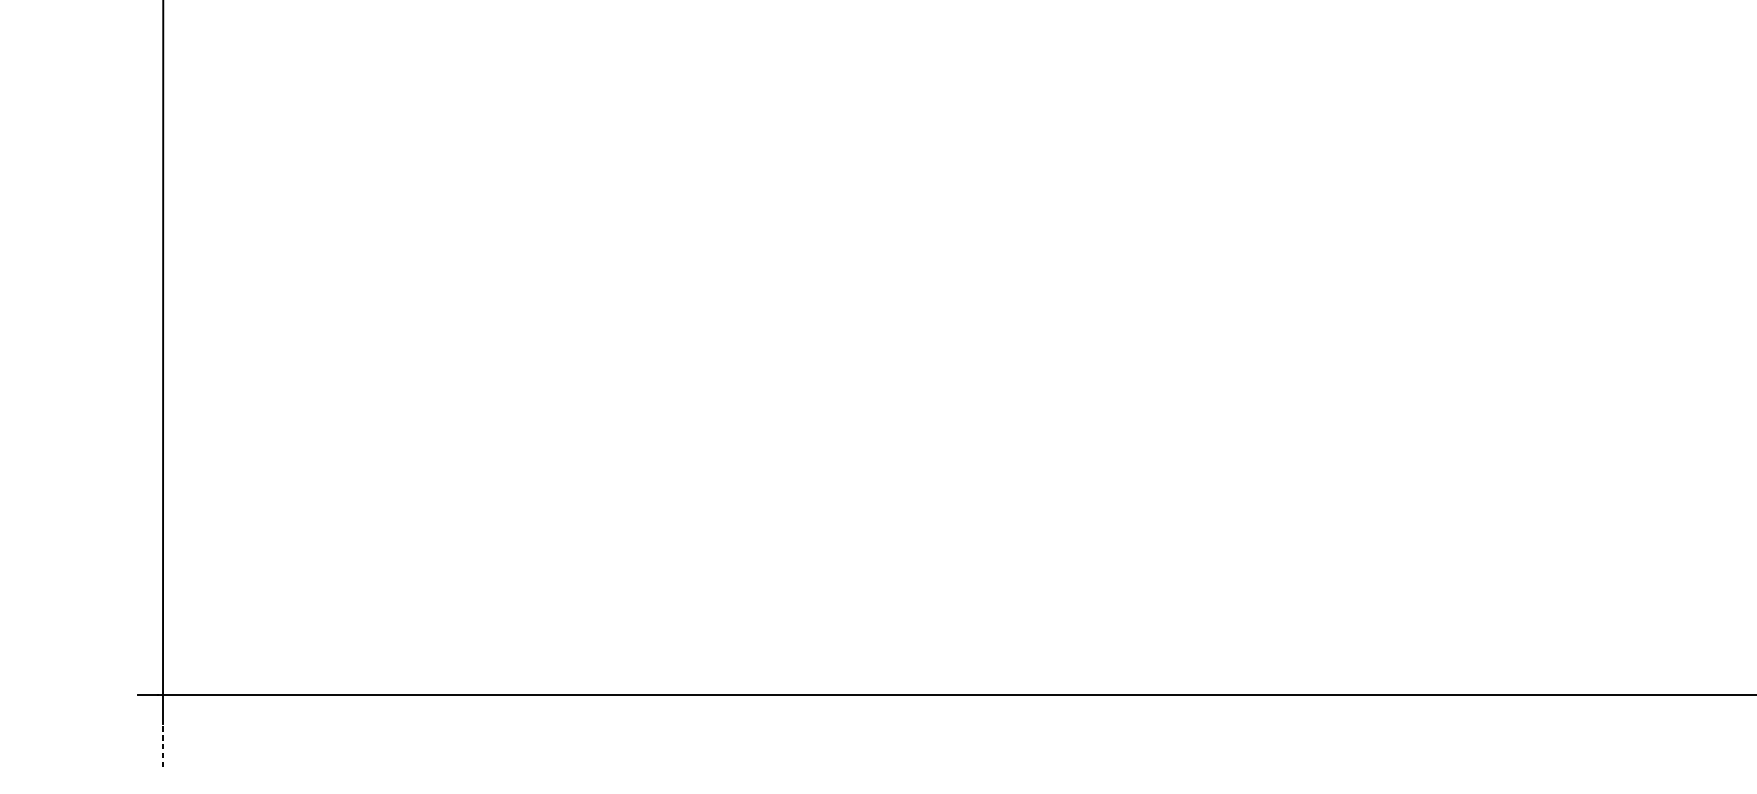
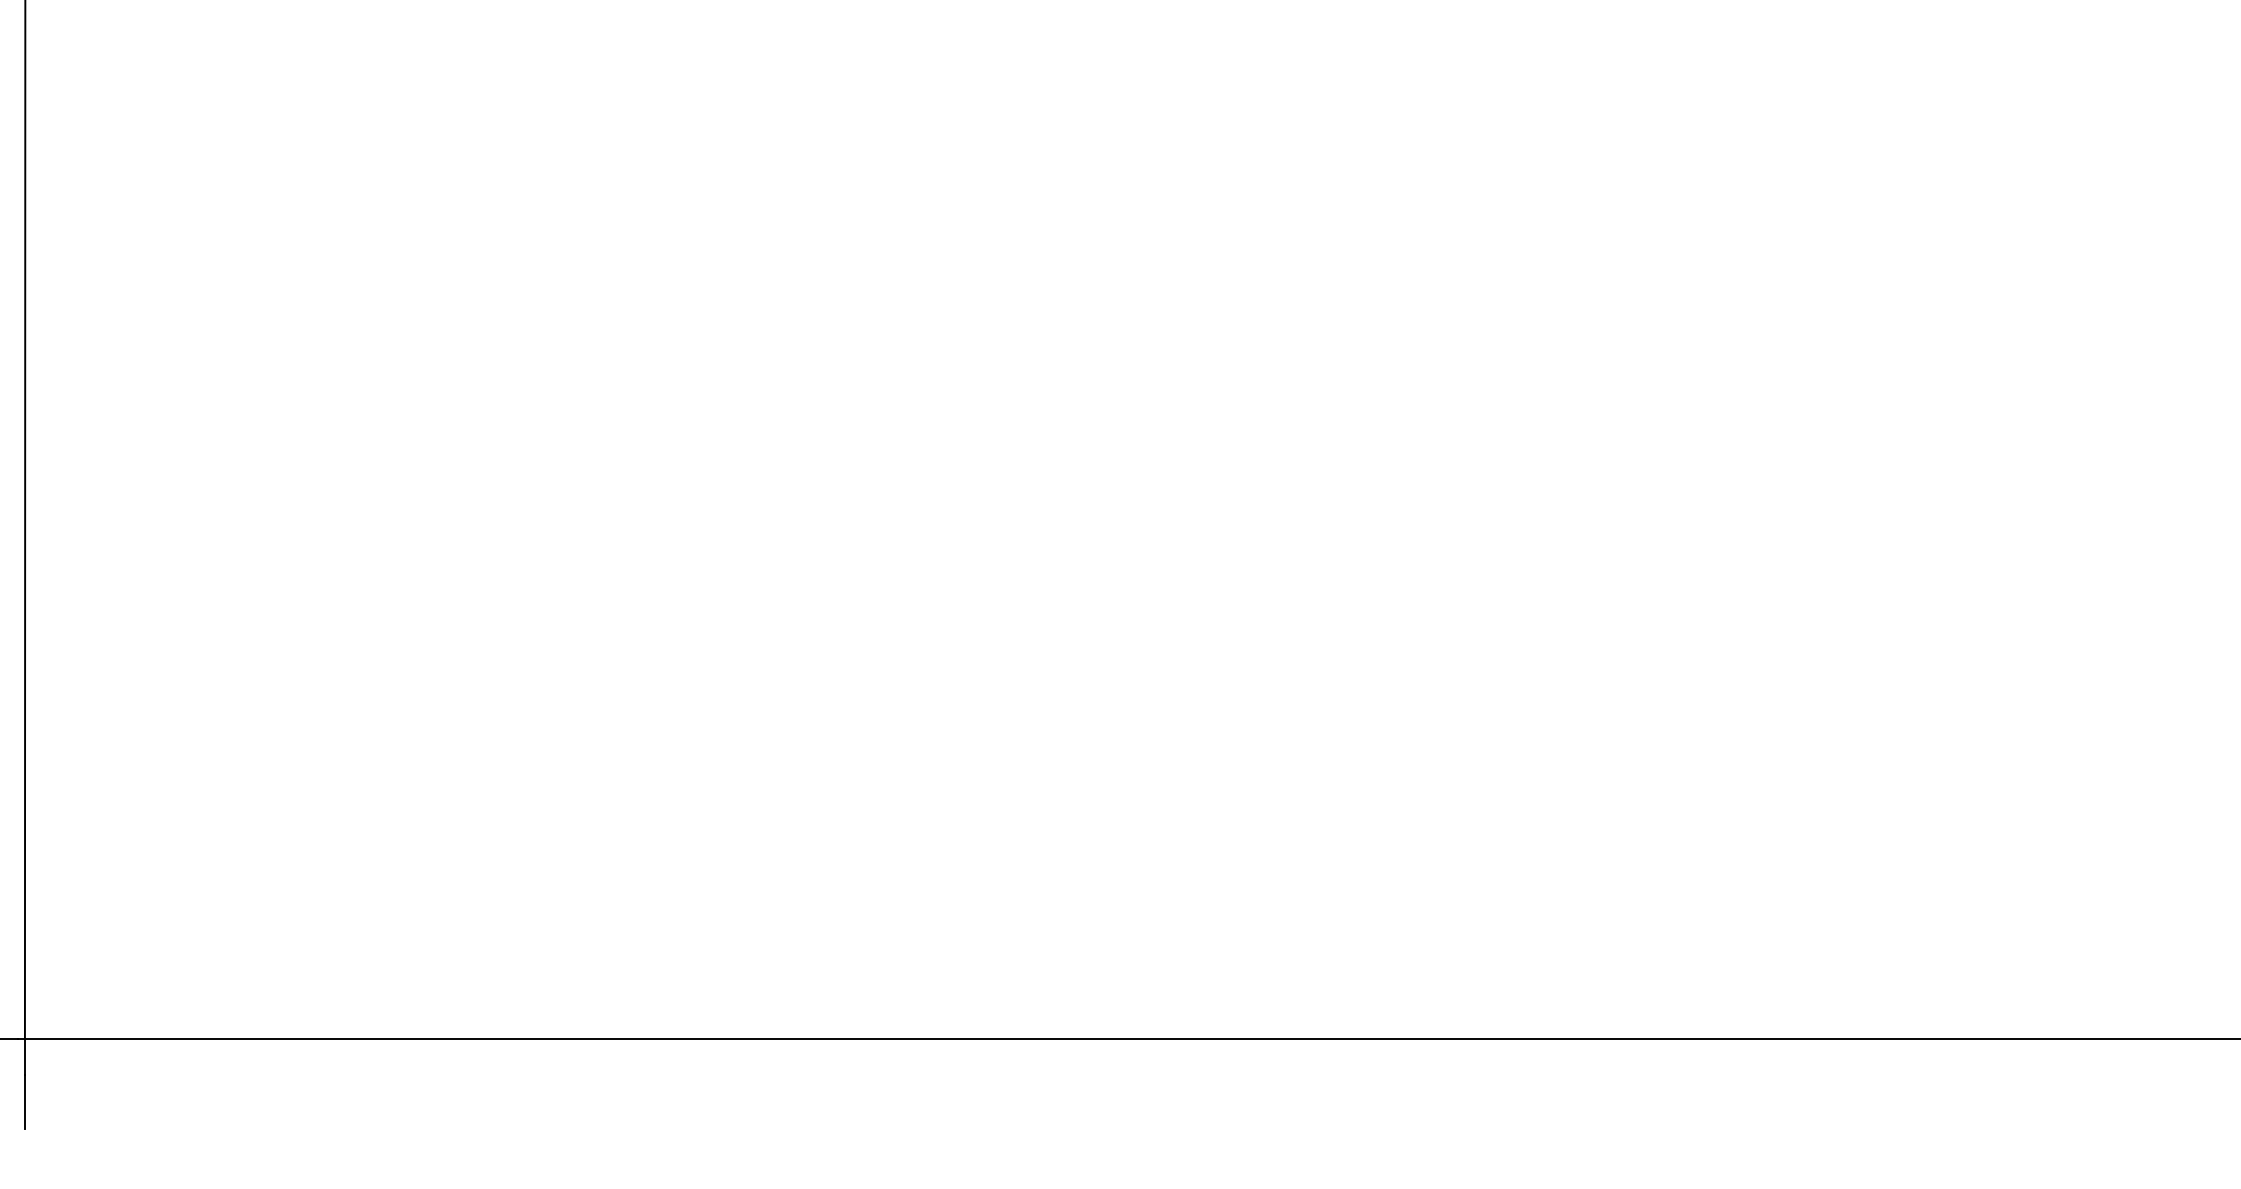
line: (162, 746) -> (24, 1102), dashed -> solid

